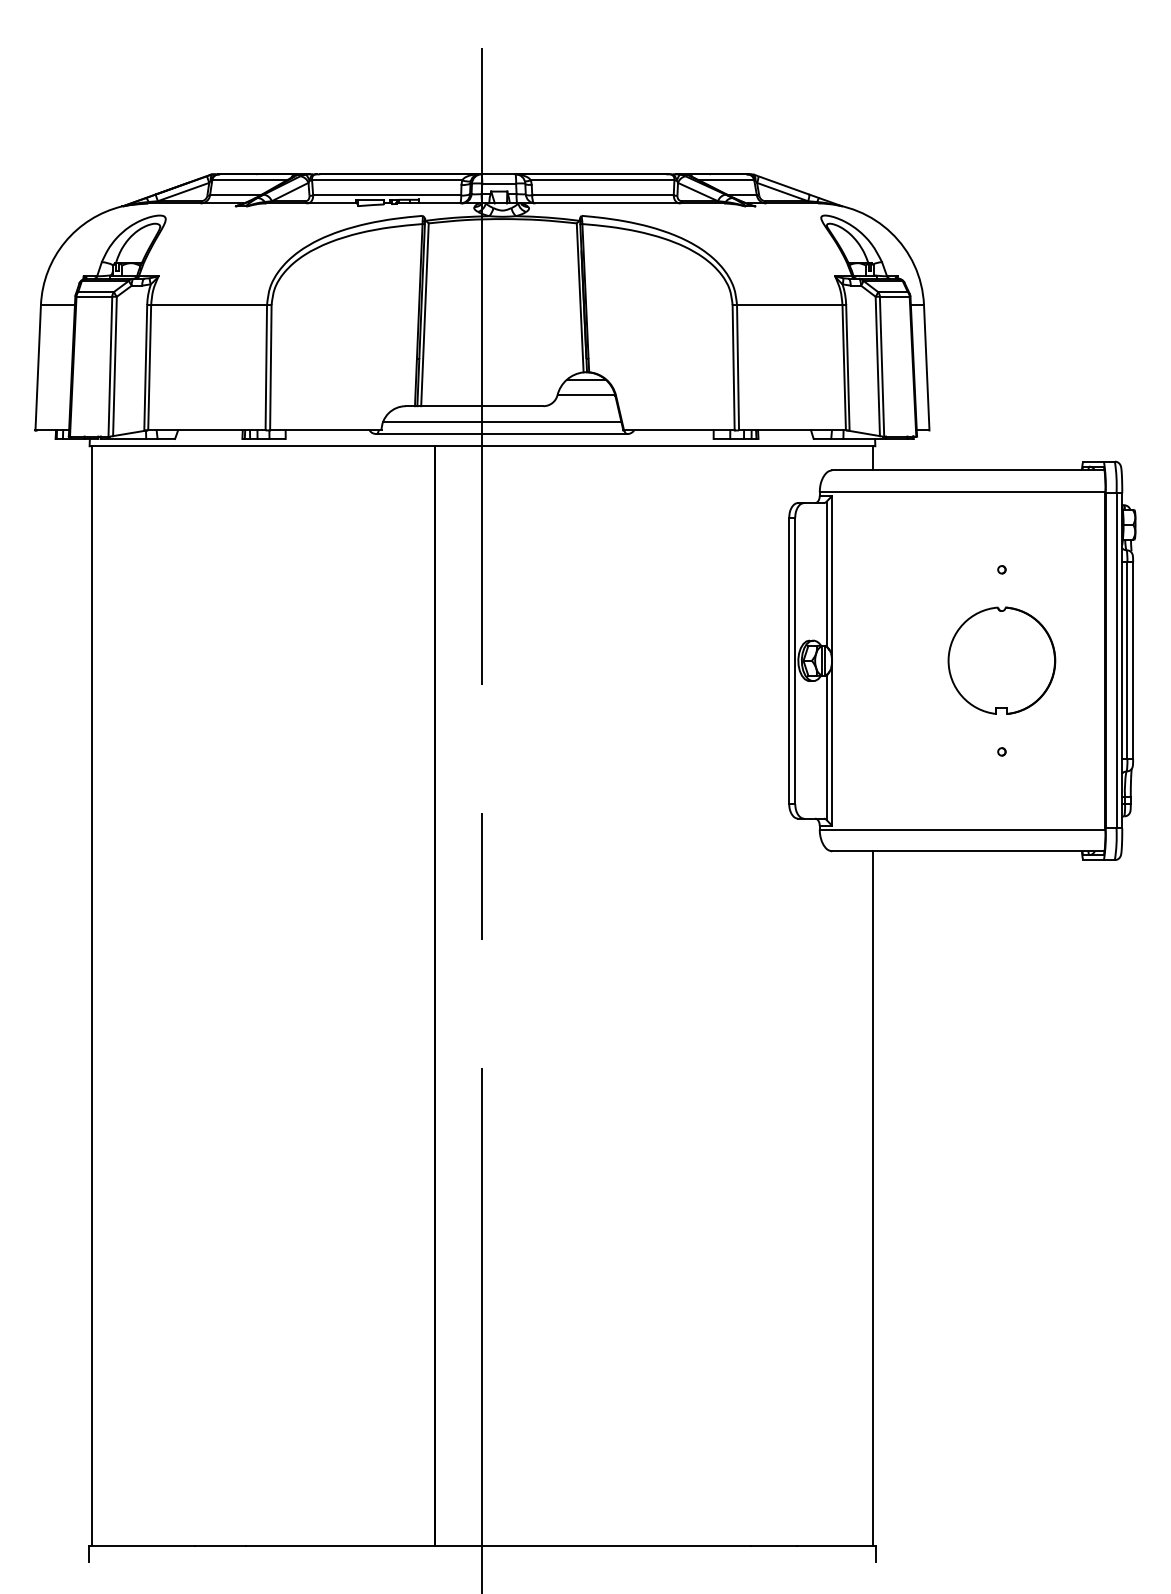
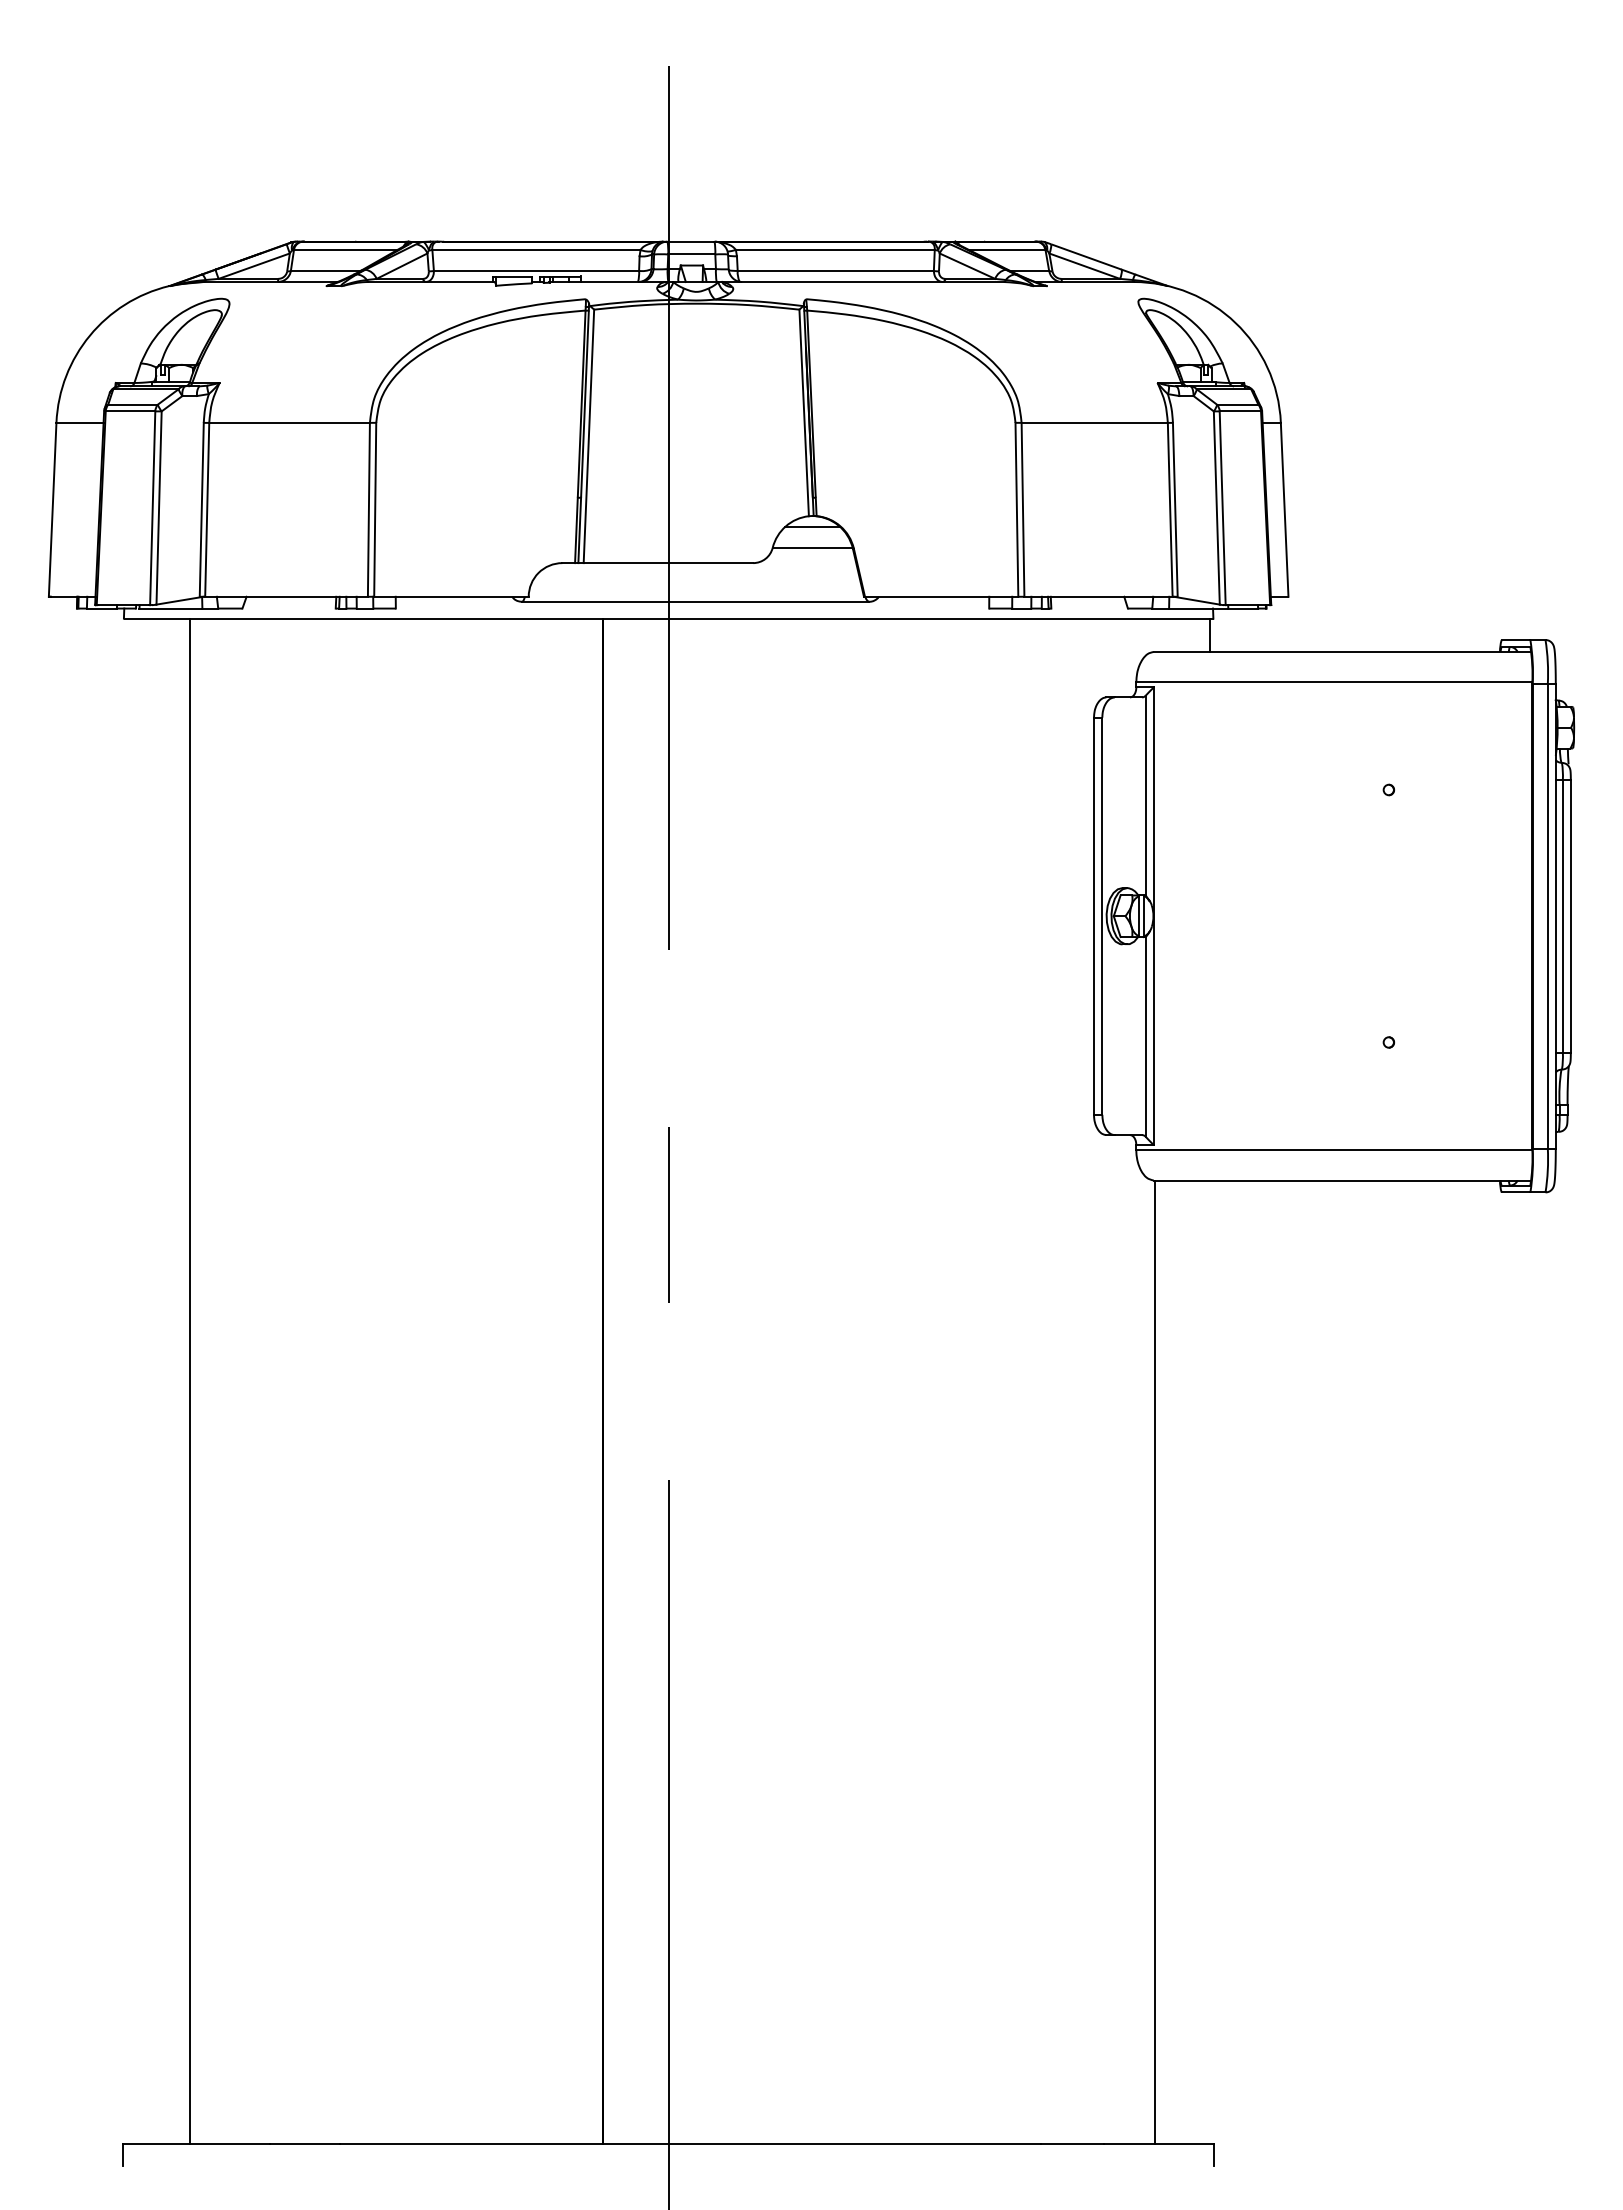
line: (501, 422) -> (695, 585), removed
part: (1001, 660) -> (1388, 915), removed
line: (92, 995) -> (190, 1380), moved
line: (873, 1198) -> (1155, 1661), moved

